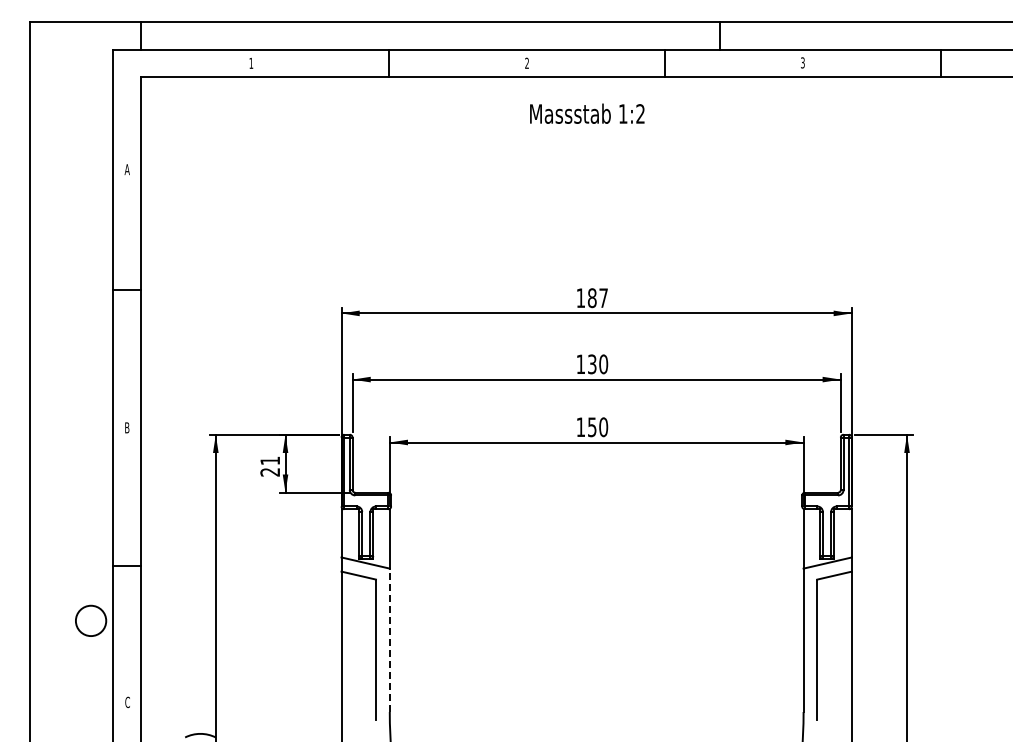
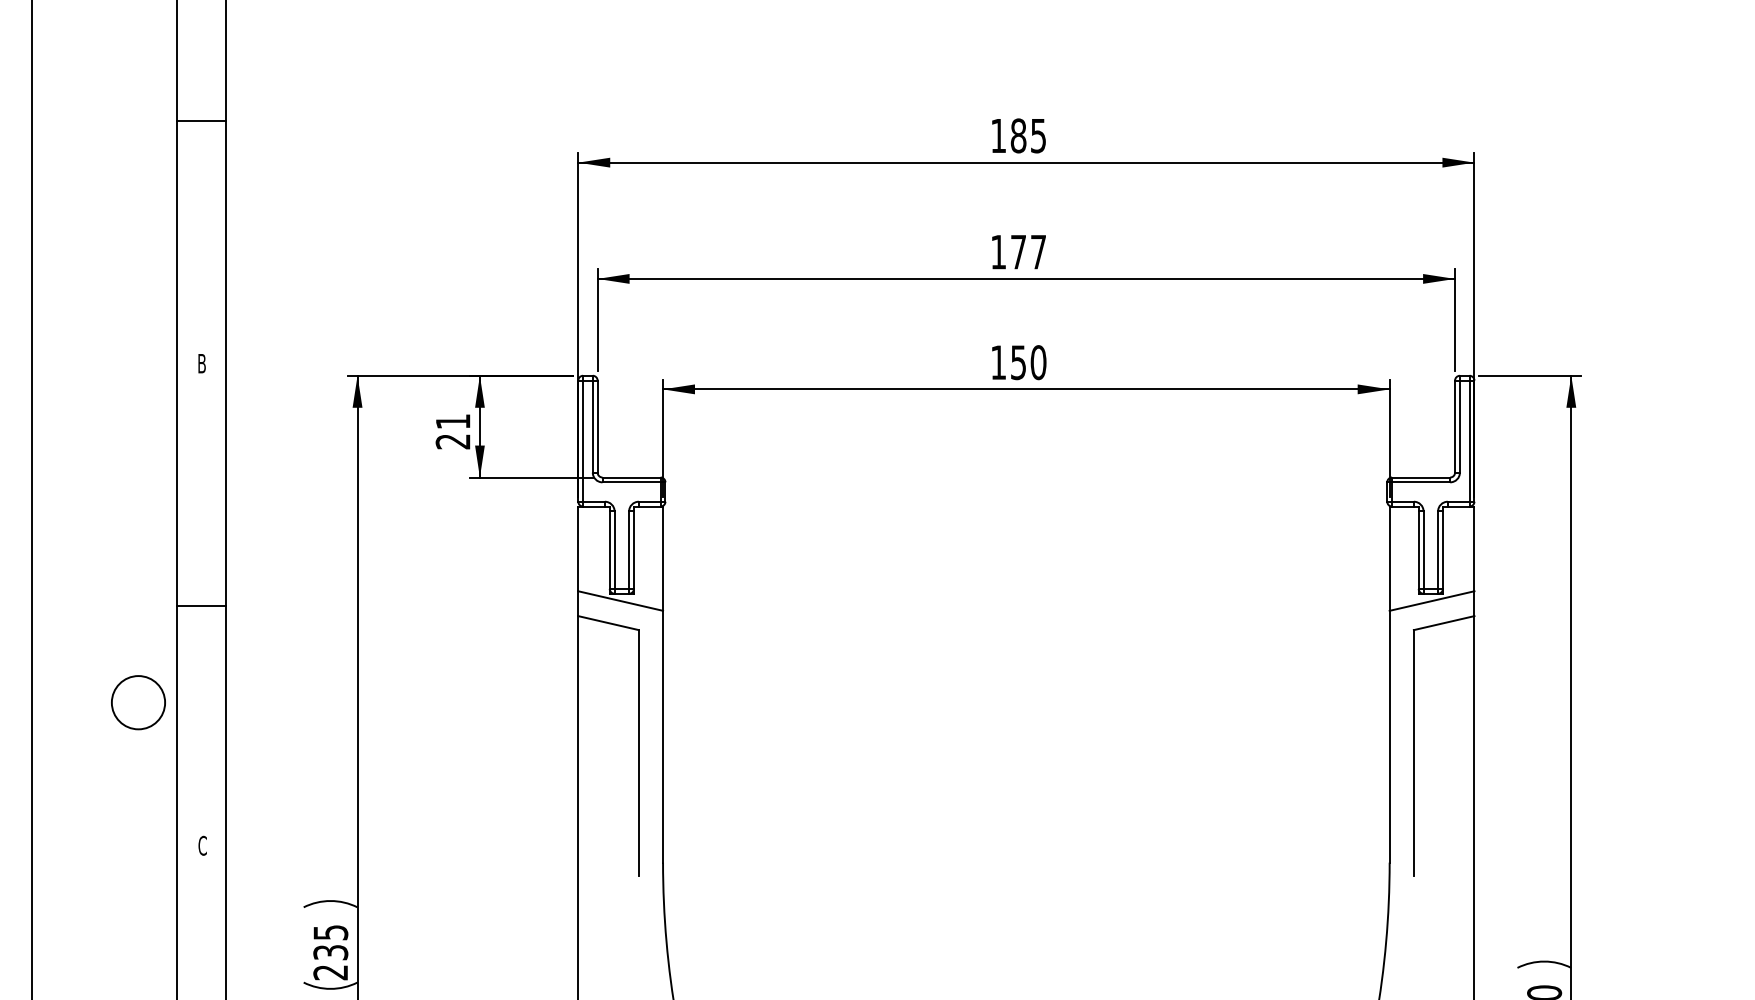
text: (603, 298) -> (1038, 136), 187 -> 185
text: (598, 364) -> (1029, 252), 130 -> 177
line: (389, 640) -> (662, 737), dashed -> solid

